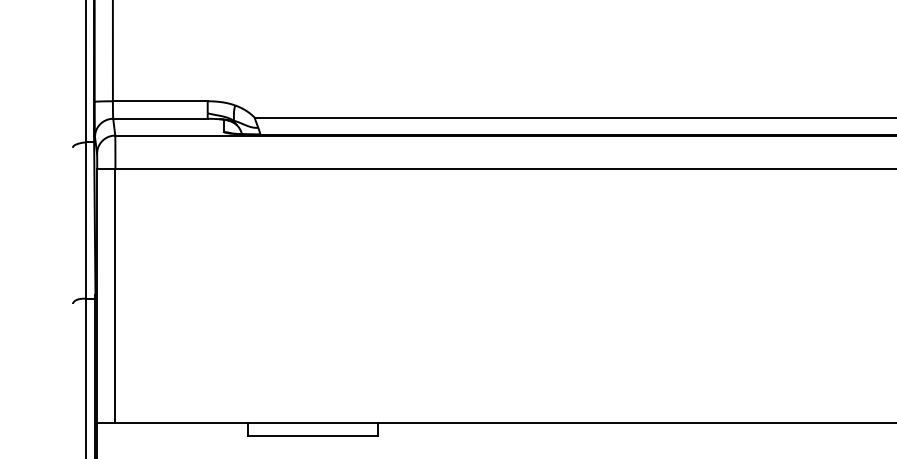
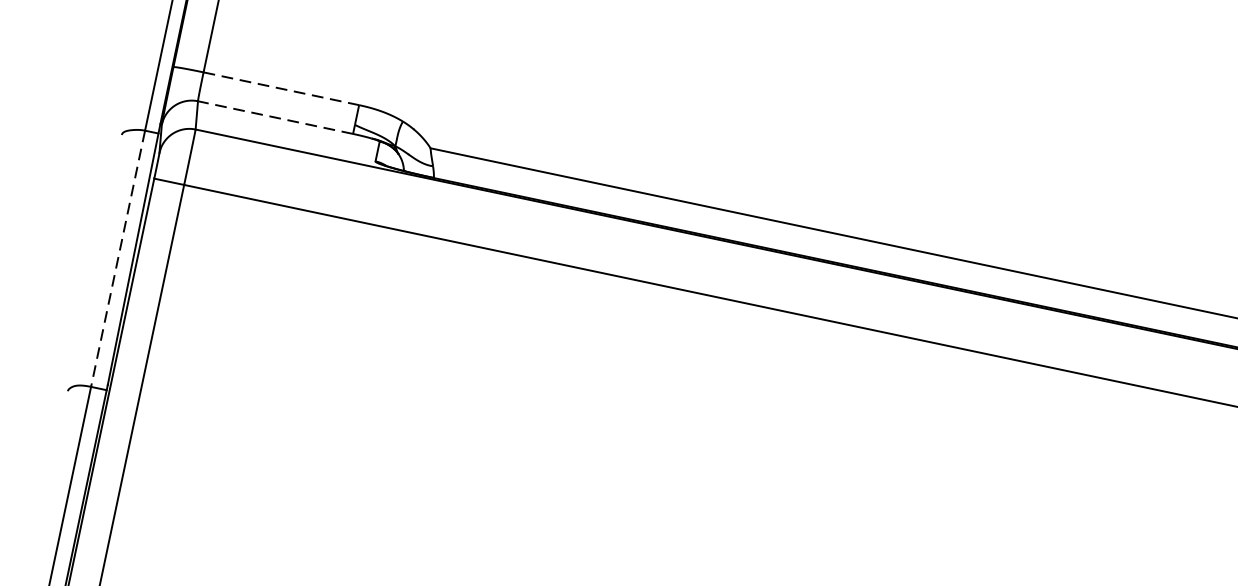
line: (160, 101) -> (281, 89), solid -> dashed
line: (159, 118) -> (274, 116), solid -> dashed
line: (85, 221) -> (117, 260), solid -> dashed

